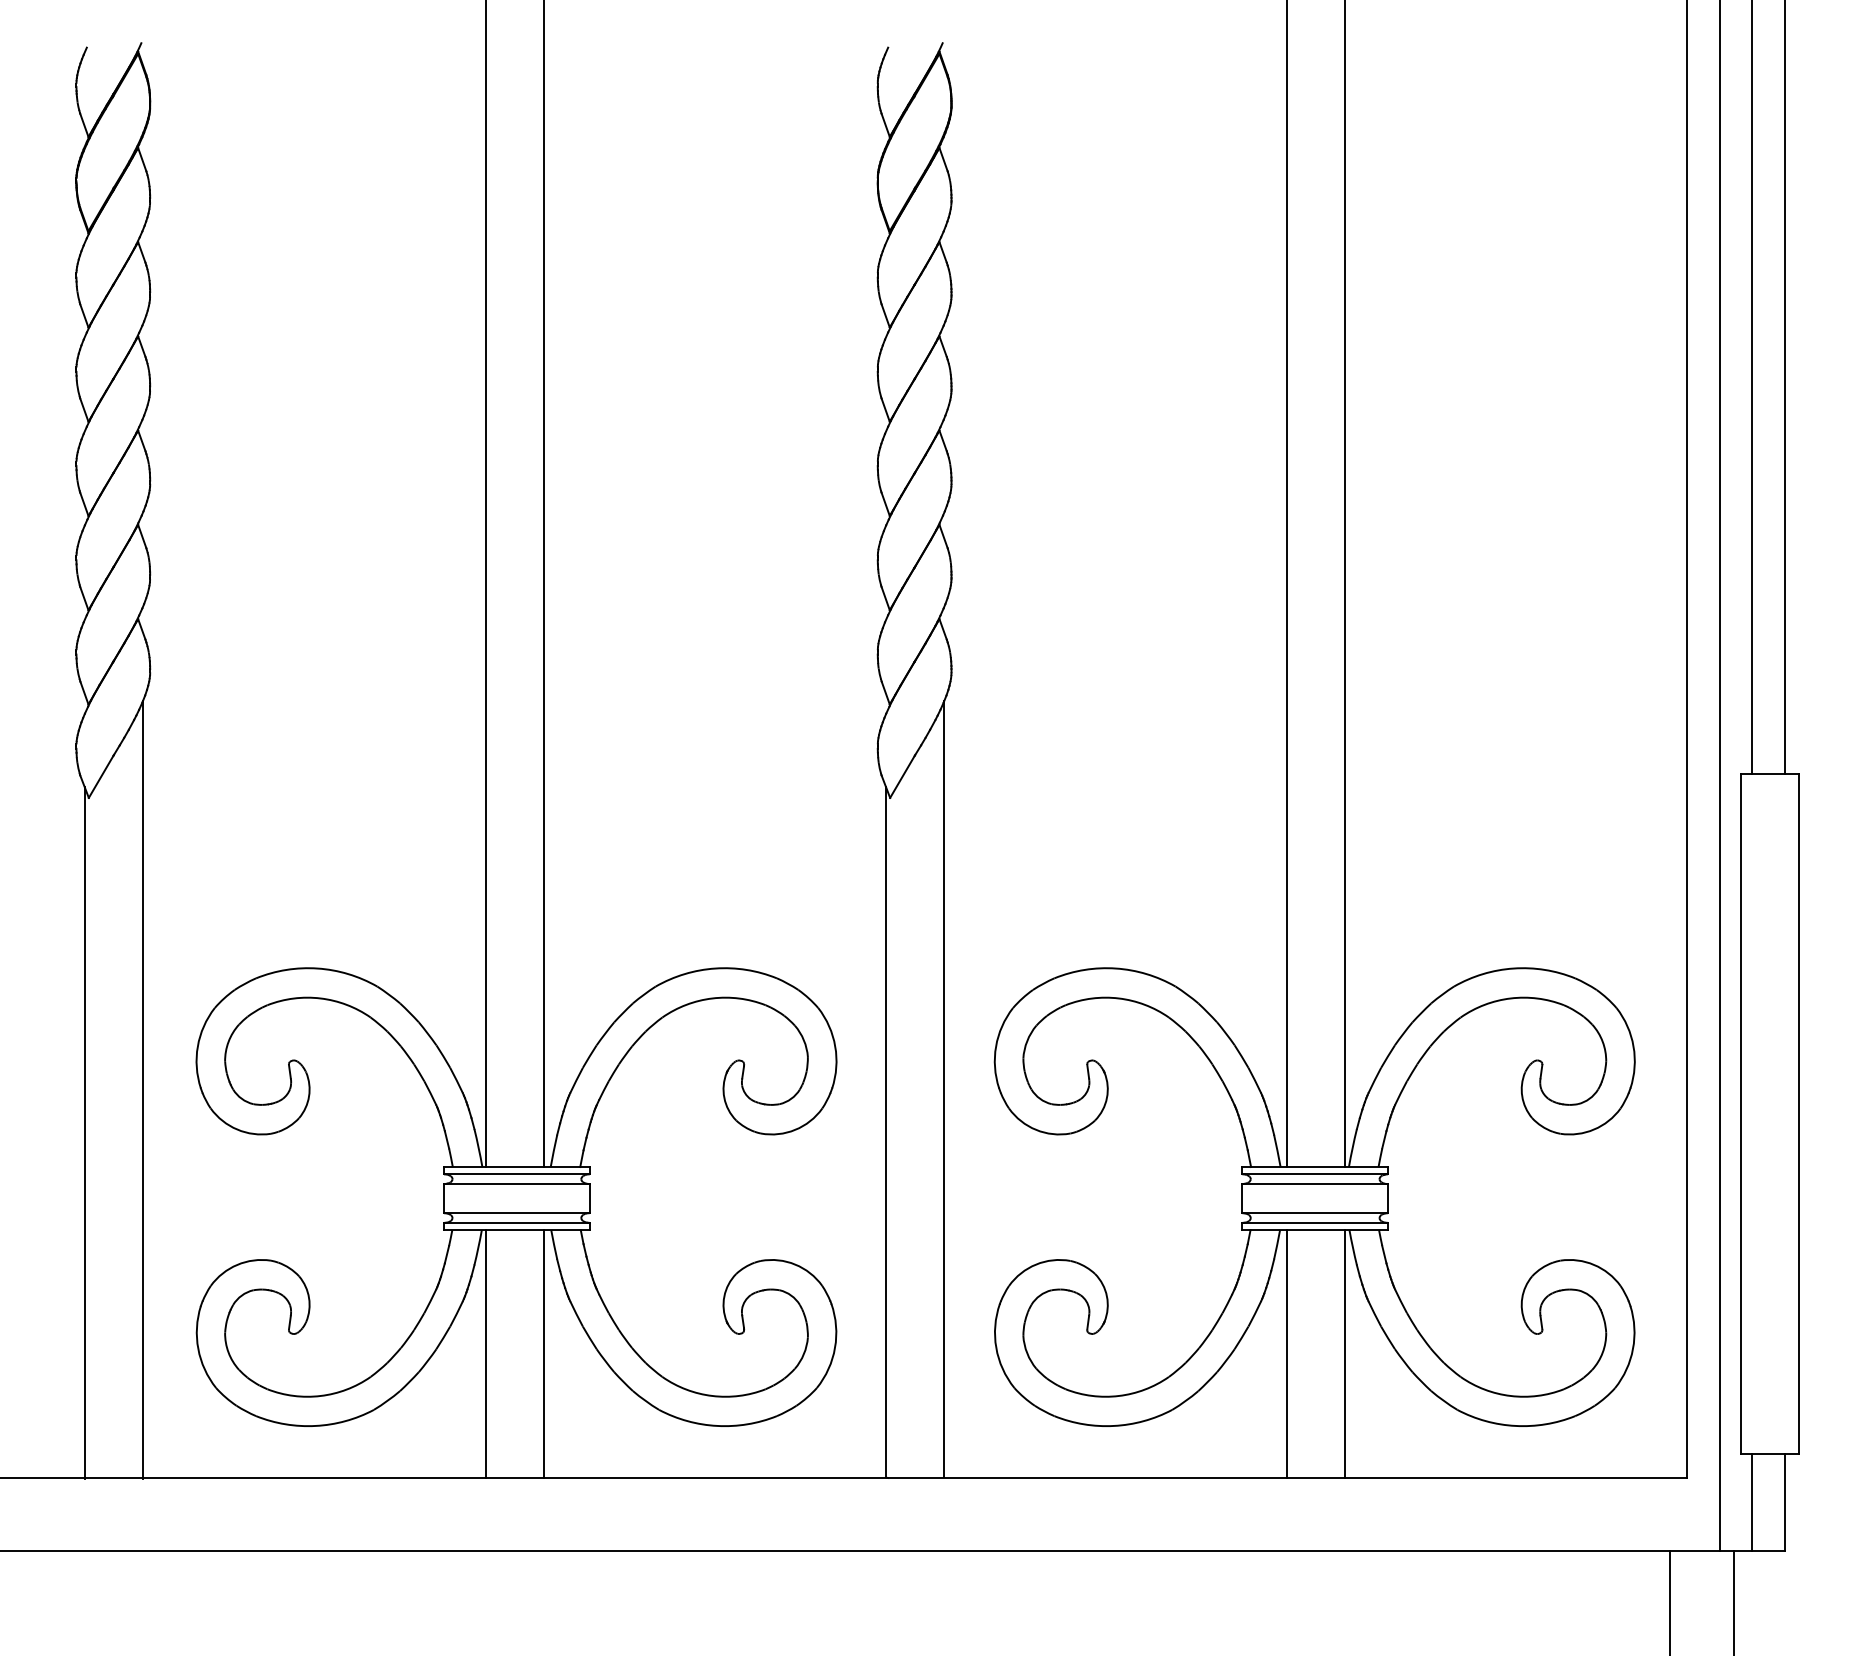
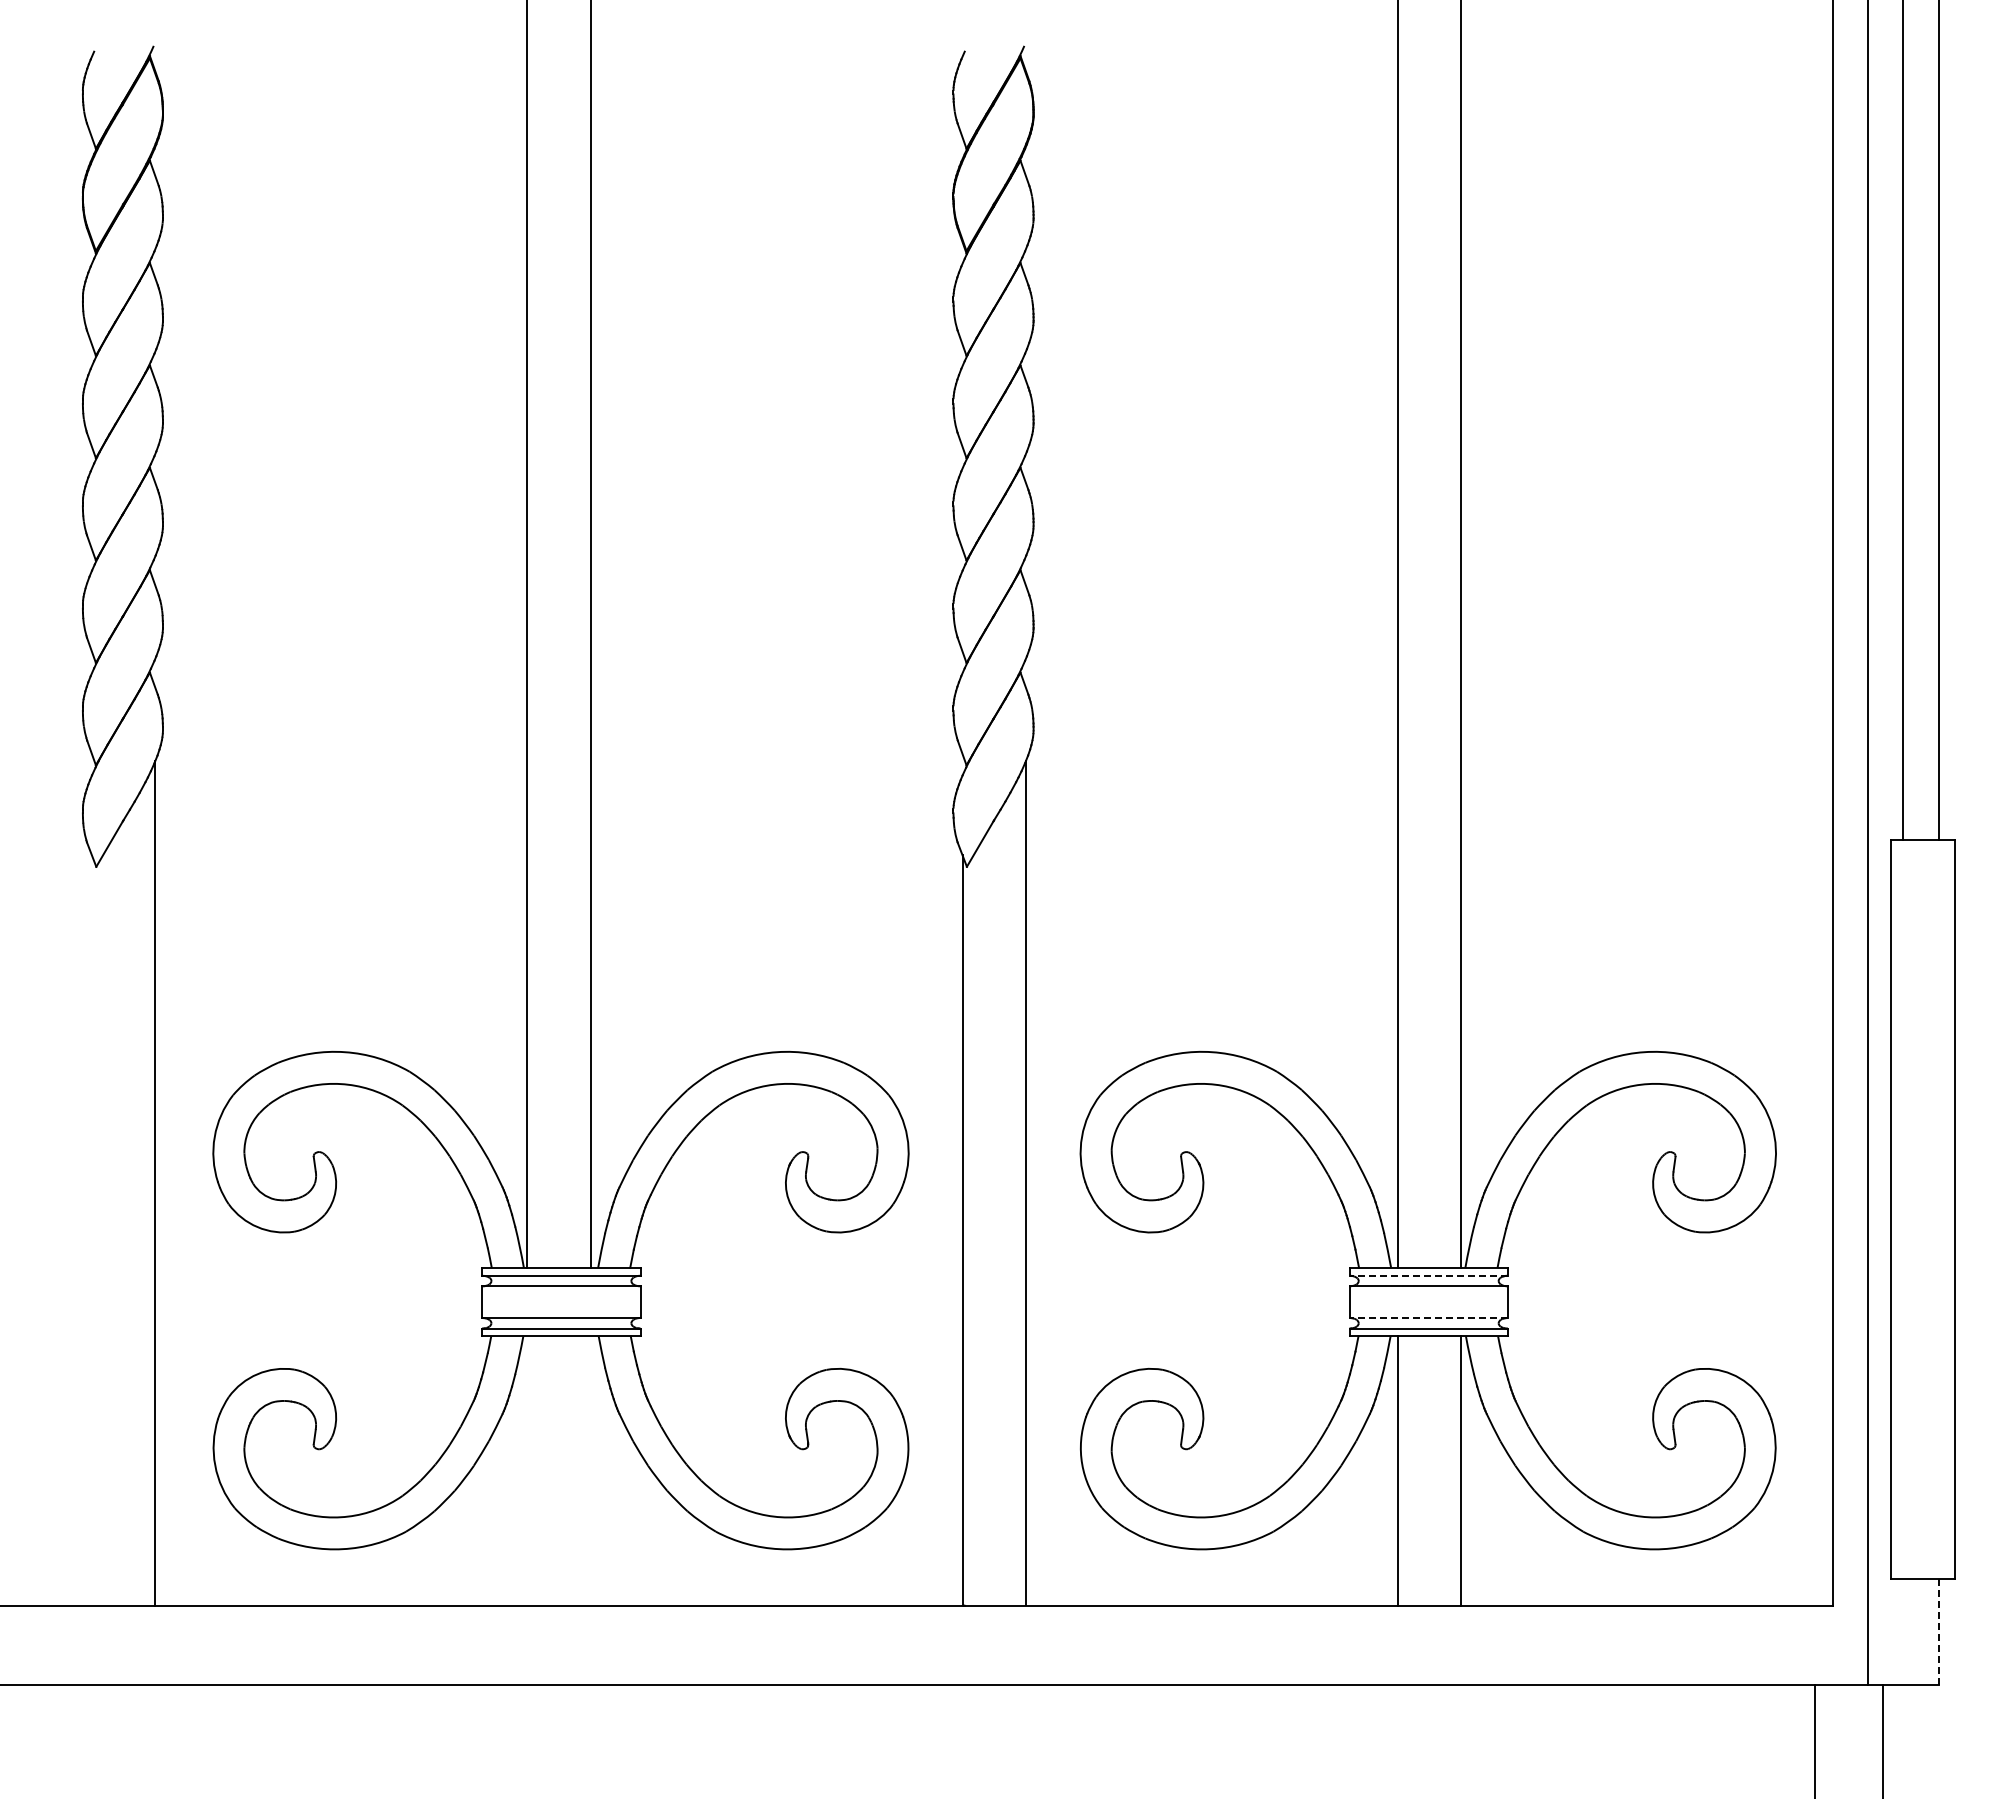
line: (84, 1132) -> (91, 1230), removed
line: (1314, 1174) -> (1428, 1275), solid -> dashed
line: (1314, 1212) -> (1428, 1317), solid -> dashed
line: (485, 1353) -> (527, 1470), removed
line: (543, 1353) -> (590, 1470), removed
line: (1752, 1501) -> (1903, 1631), removed
line: (1784, 1501) -> (1938, 1631), solid -> dashed

